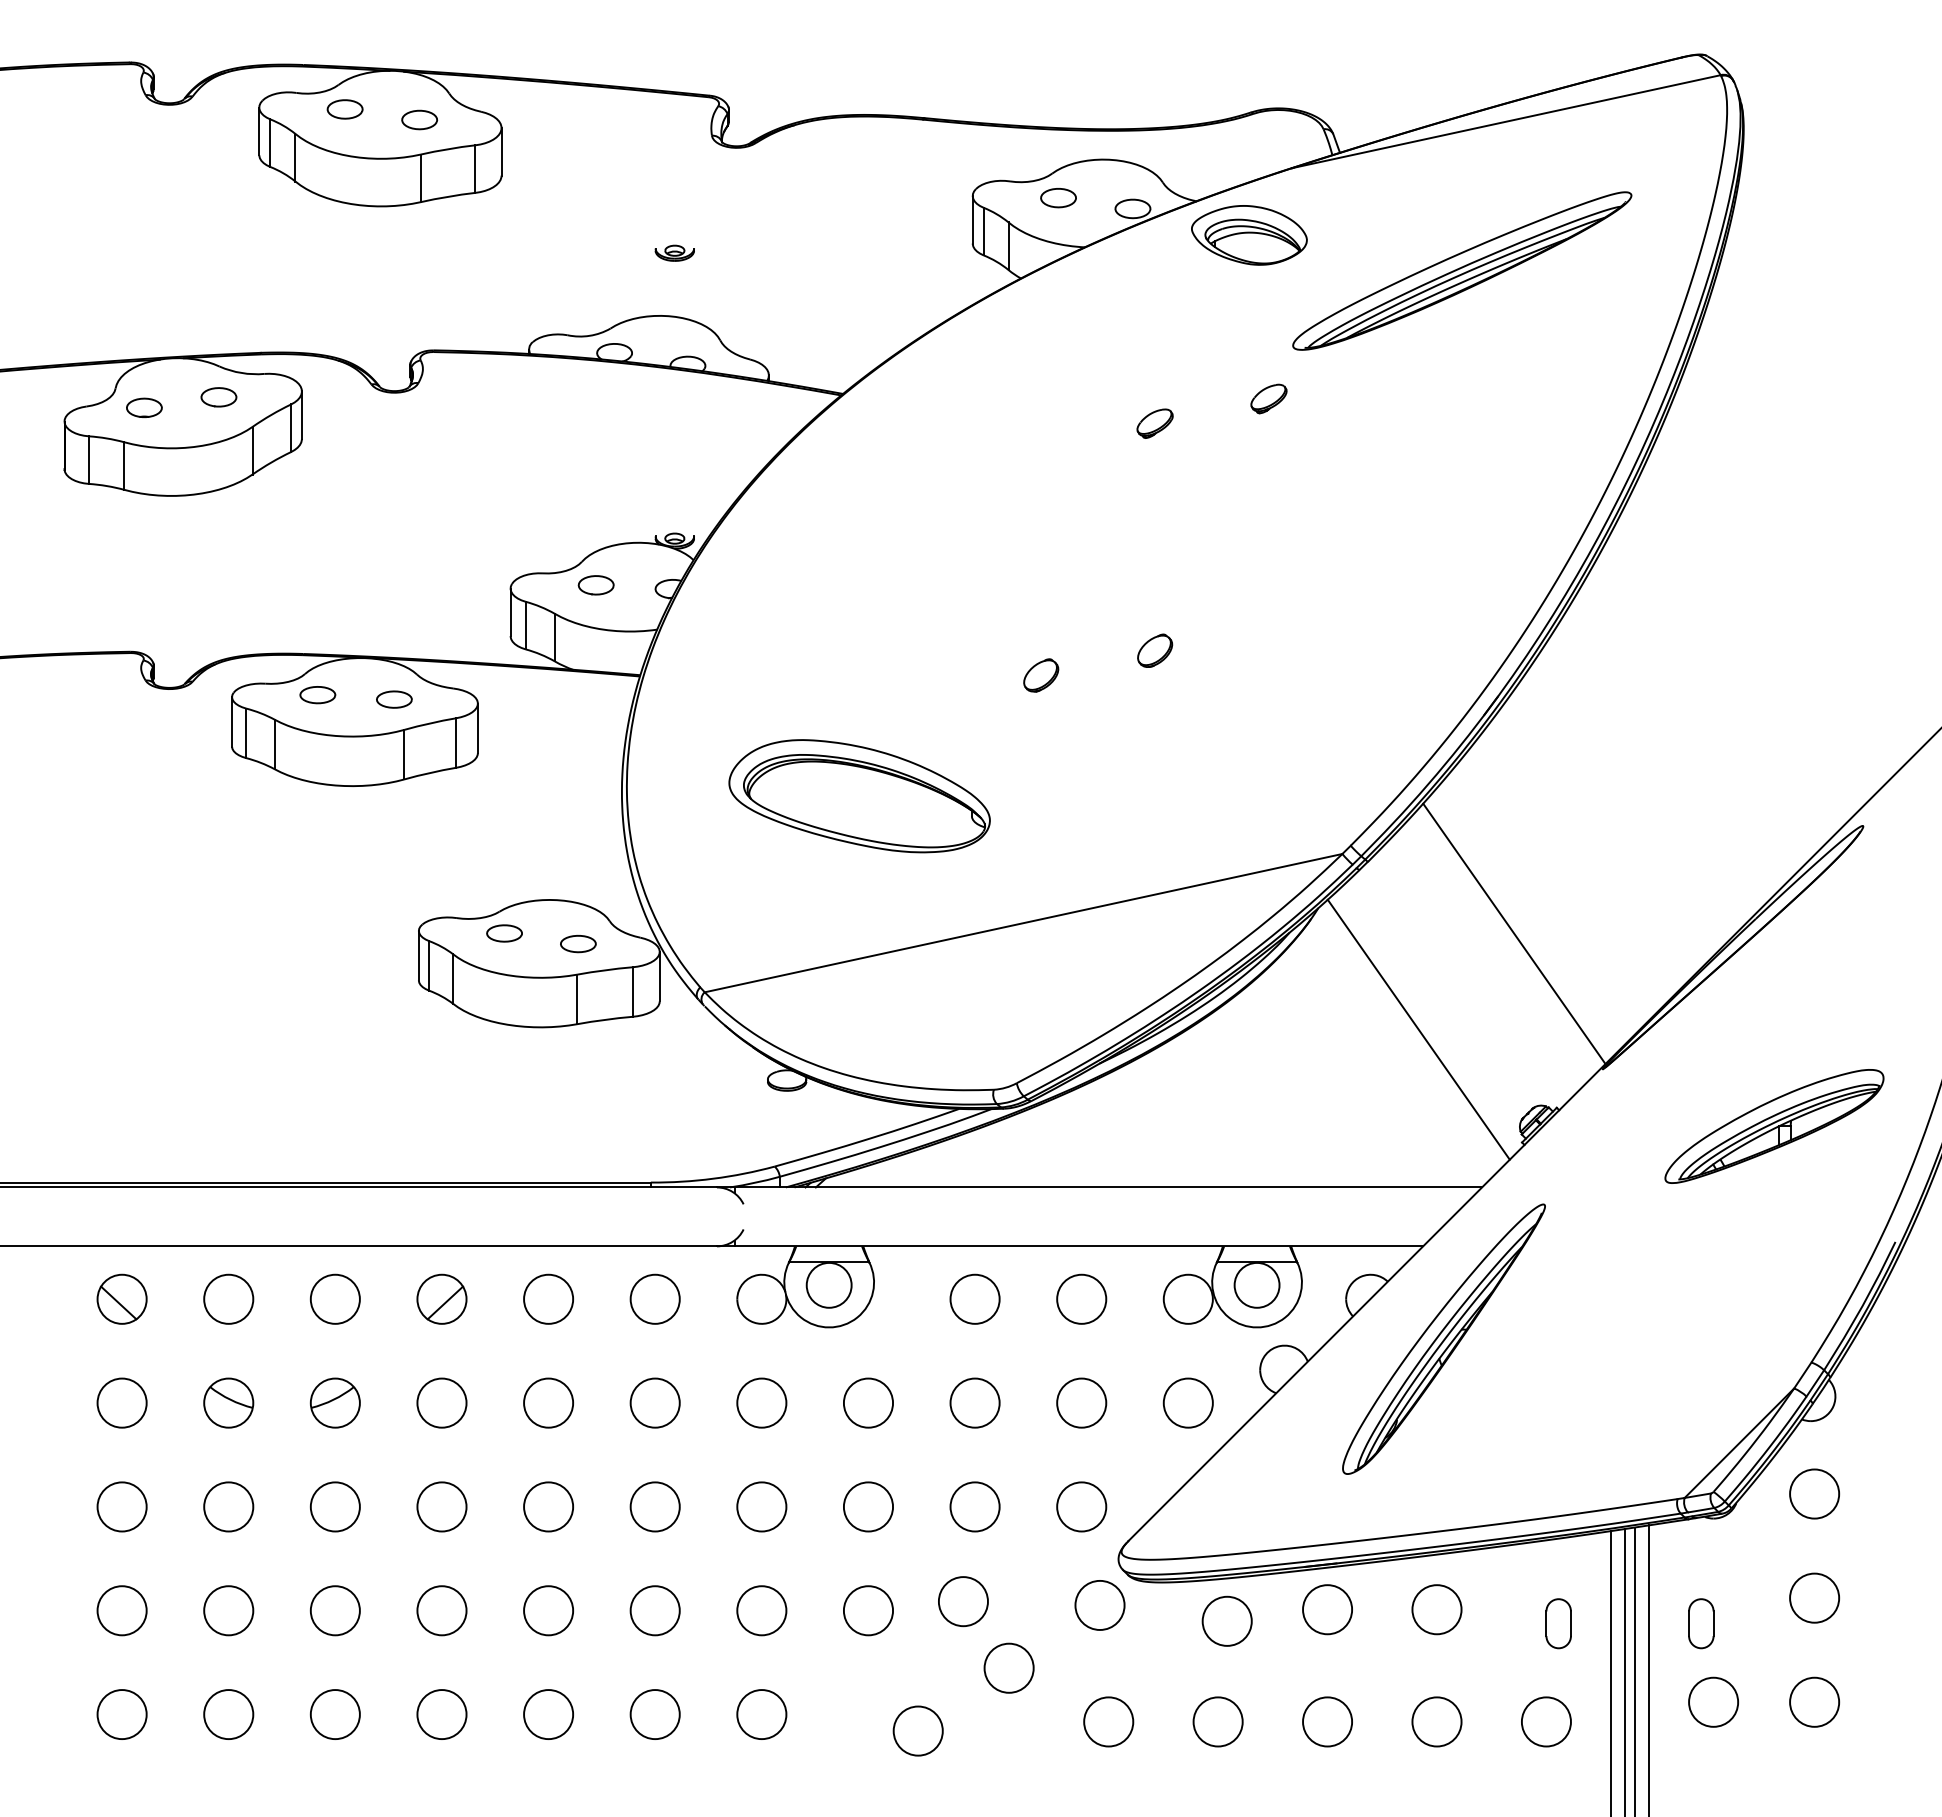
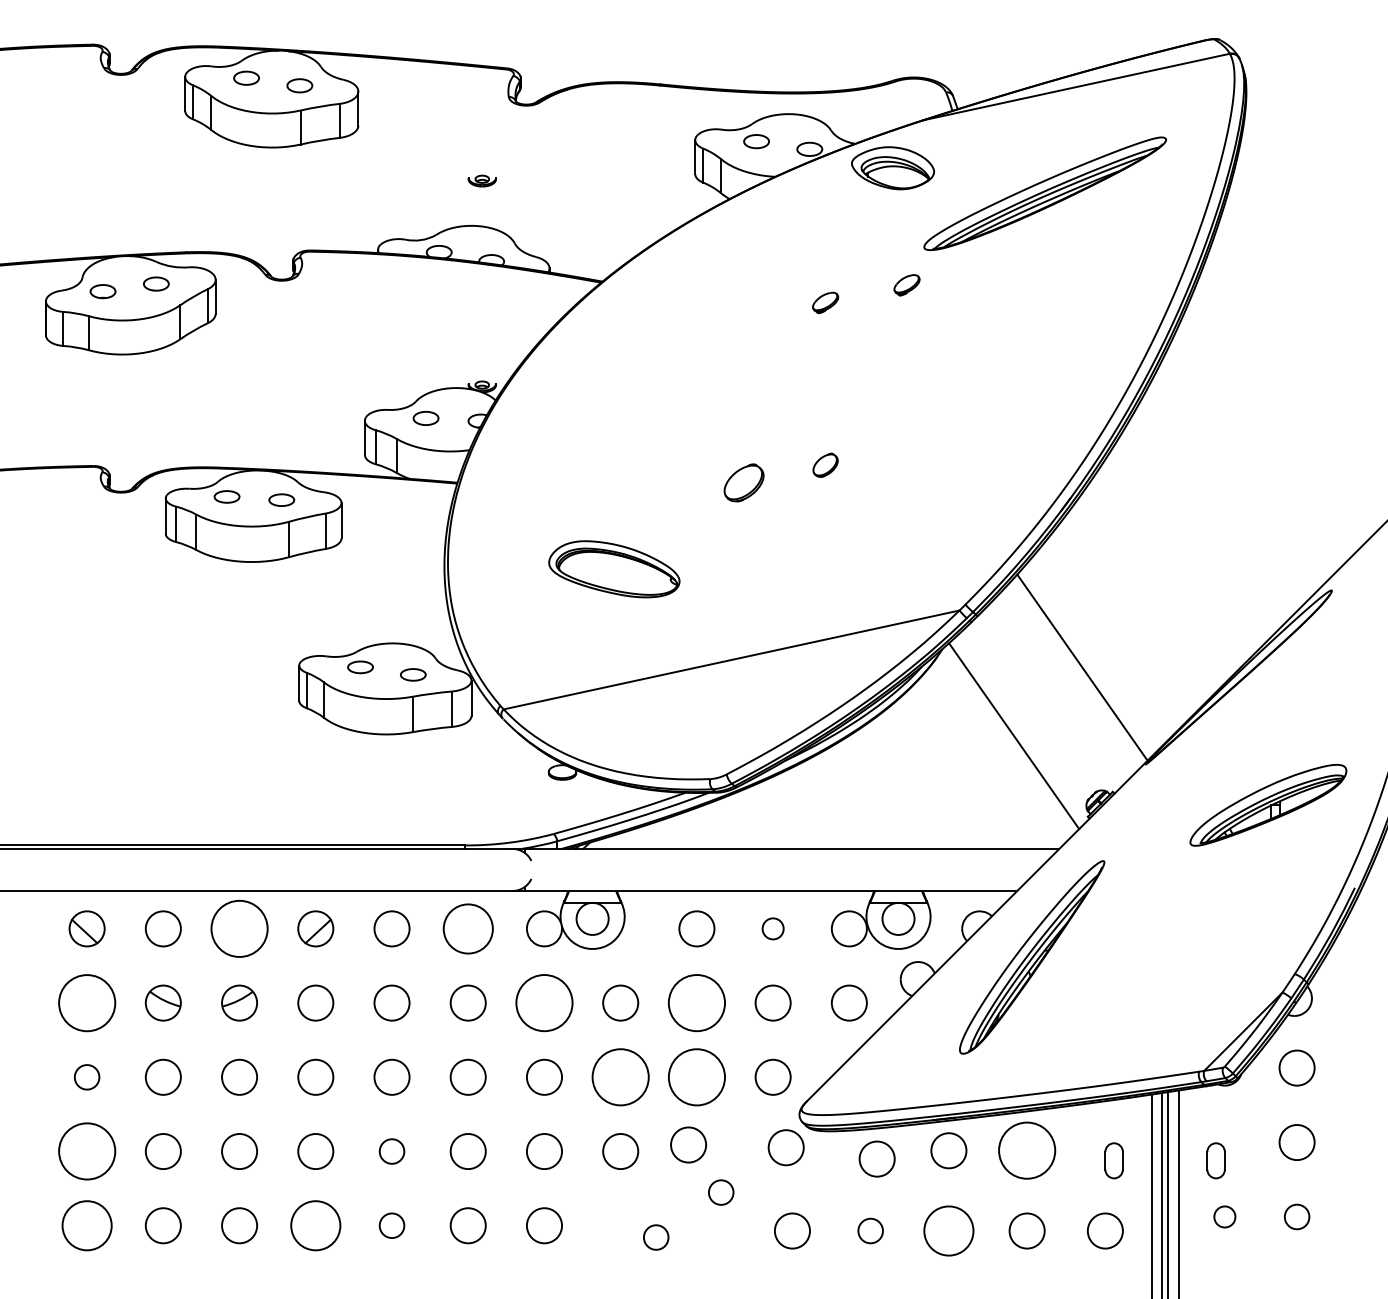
part: (1041, 675) -> (744, 482), size x1.6
part: (859, 796) -> (614, 569), size x0.7
circle: (334, 1298) -> (238, 928), size x1.6
circle: (654, 1298) -> (467, 928), size x1.4
circle: (1081, 1298) -> (772, 928), size x0.6
circle: (121, 1402) -> (86, 1002), size x1.6
circle: (761, 1402) -> (544, 1002), size x1.6
circle: (974, 1402) -> (696, 1002), size x1.6
circle: (121, 1506) -> (86, 1077), size x0.7
circle: (868, 1506) -> (620, 1077), size x1.6
circle: (974, 1506) -> (696, 1077), size x1.6
circle: (1436, 1609) -> (1026, 1150), size x1.6
circle: (121, 1610) -> (86, 1151), size x1.6
circle: (548, 1610) -> (391, 1151), size x0.7
circle: (1008, 1667) -> (720, 1192), size x0.7
circle: (1713, 1701) -> (1224, 1216), size x0.6
circle: (1814, 1701) -> (1297, 1216), size x0.7
circle: (121, 1714) -> (86, 1225), size x1.4
circle: (441, 1714) -> (315, 1225), size x1.4
circle: (548, 1714) -> (391, 1225), size x0.7
circle: (1217, 1721) -> (870, 1230), size x0.7
circle: (1327, 1721) -> (948, 1230), size x1.4
circle: (917, 1730) -> (655, 1237), size x0.7

